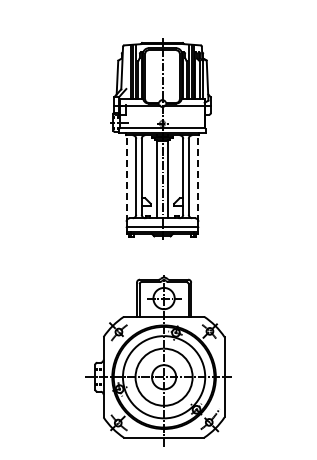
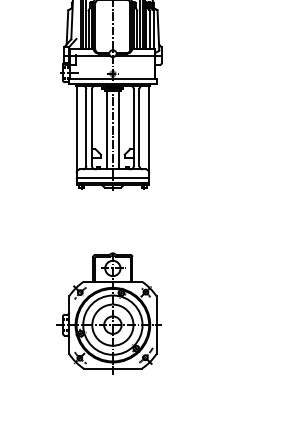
line: (126, 178) -> (76, 129), dashed -> solid
line: (198, 178) -> (149, 129), dashed -> solid
part: (158, 360) -> (108, 312), size x0.71

